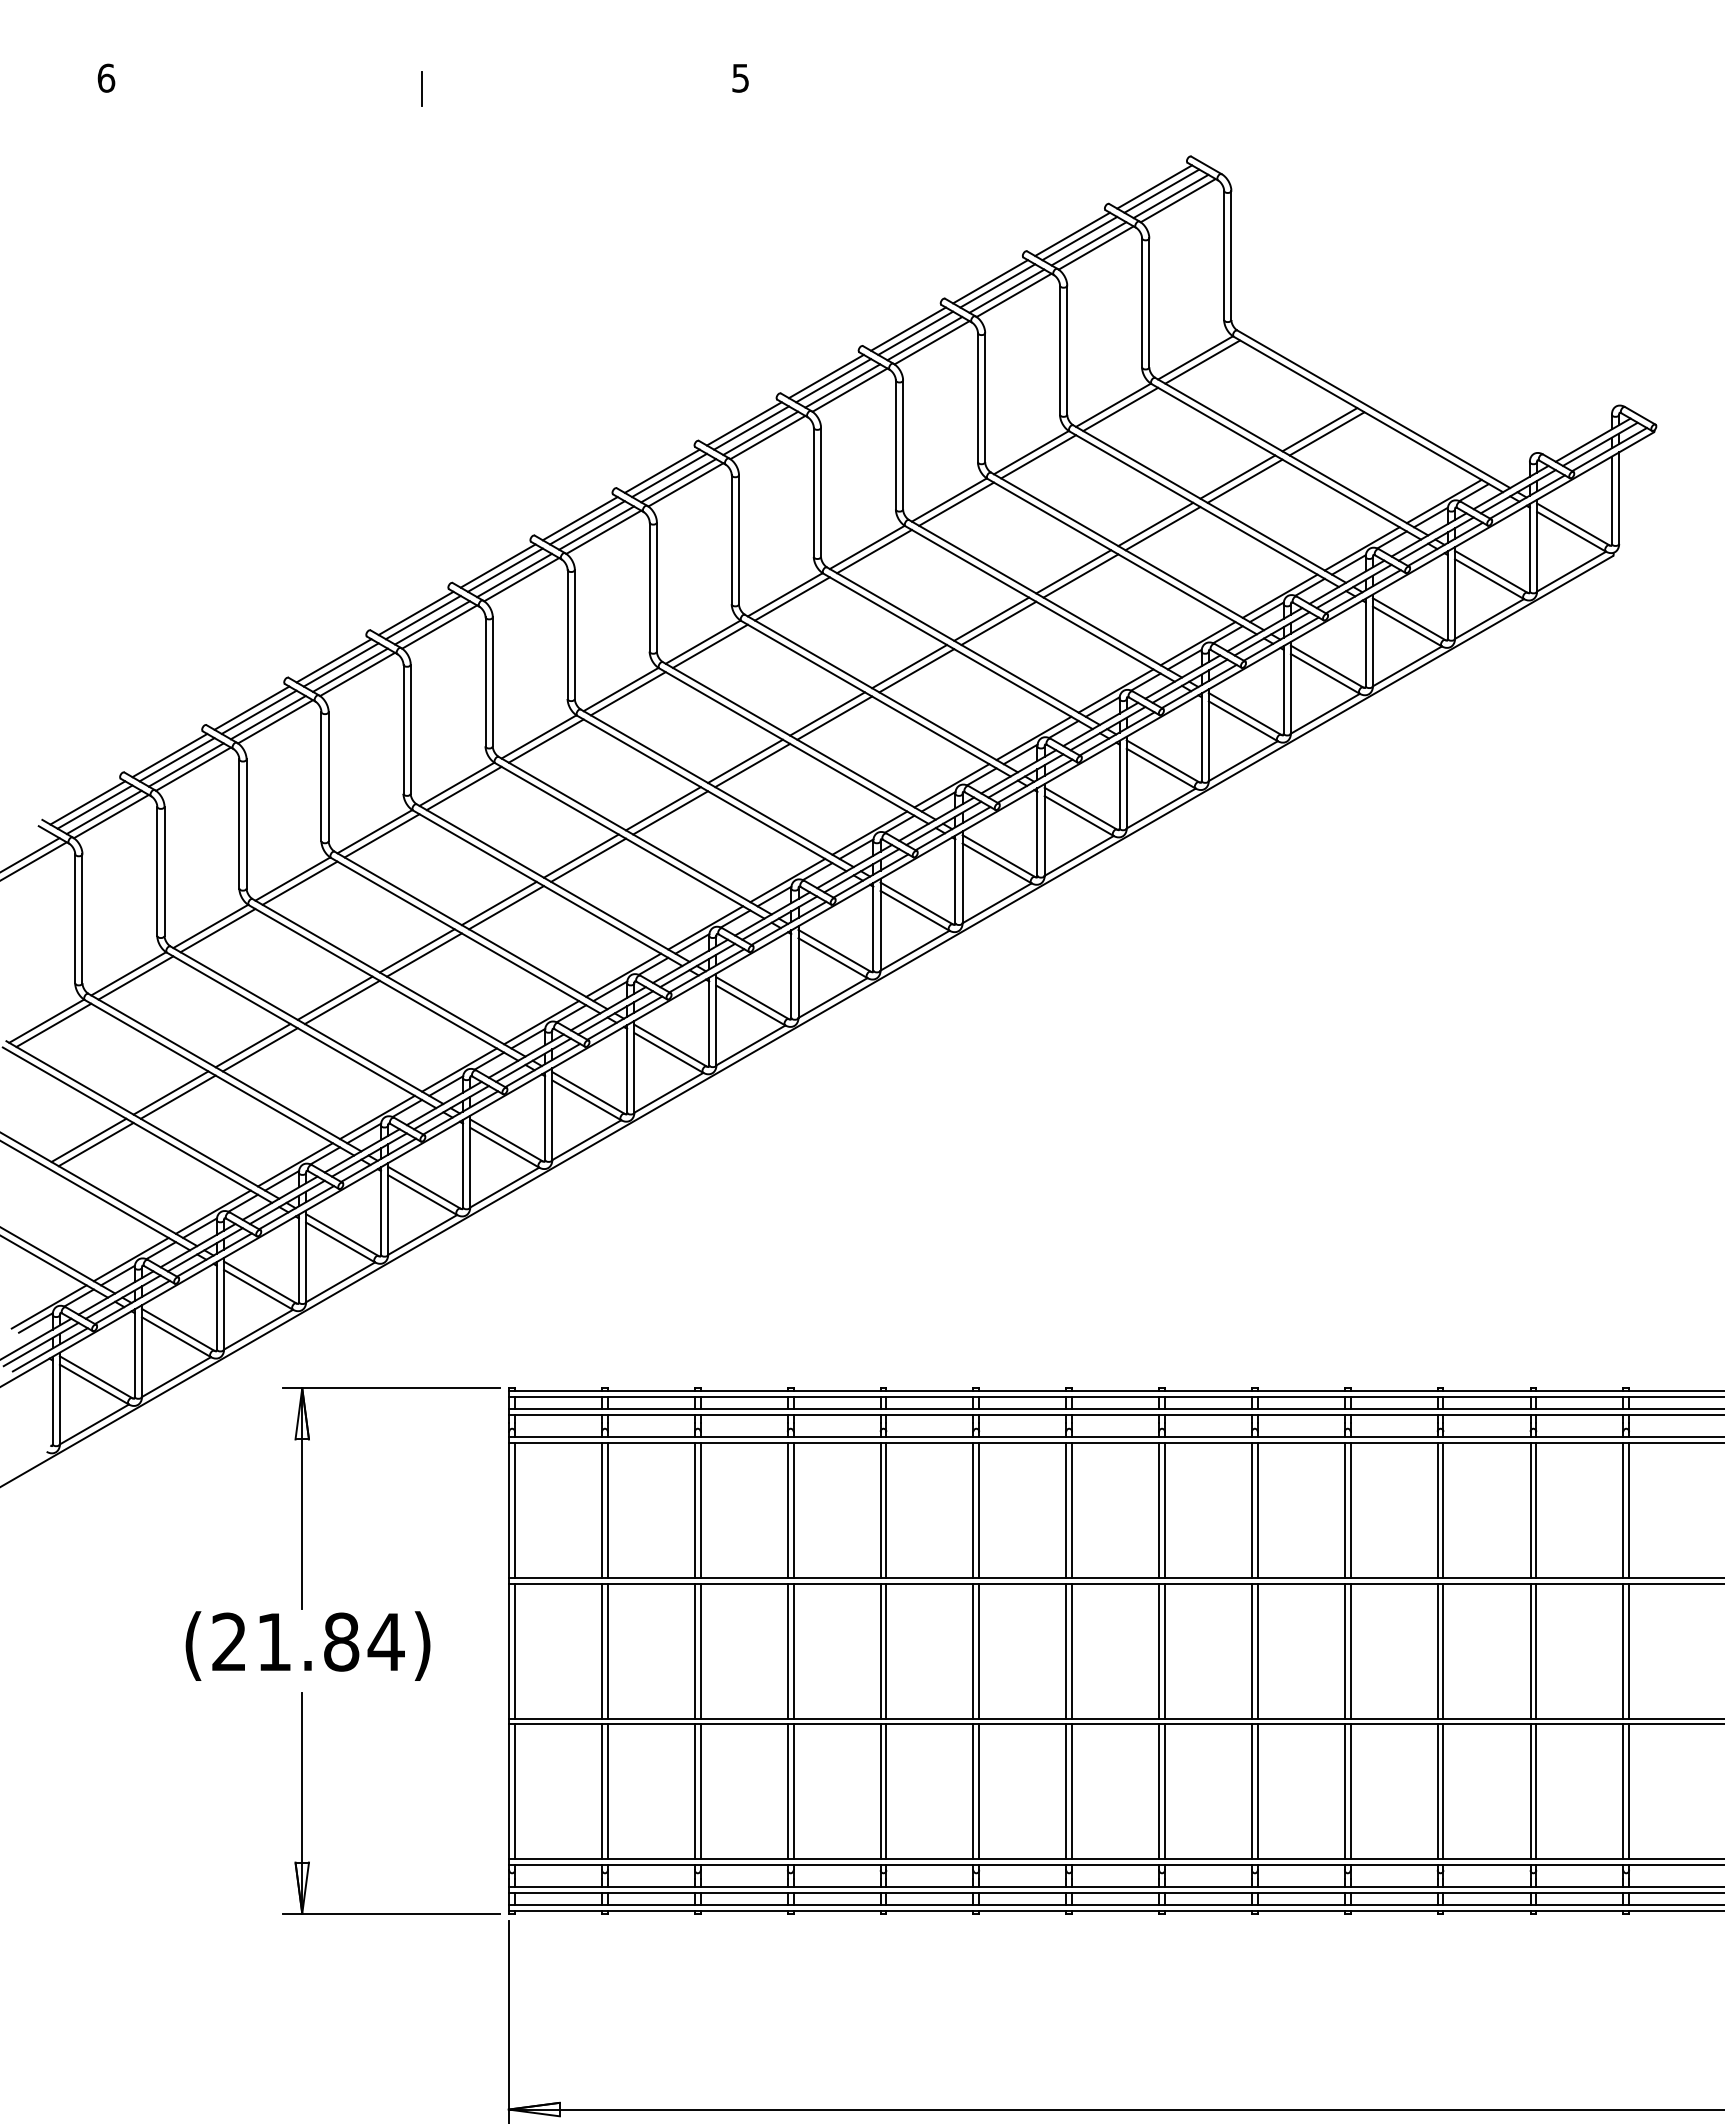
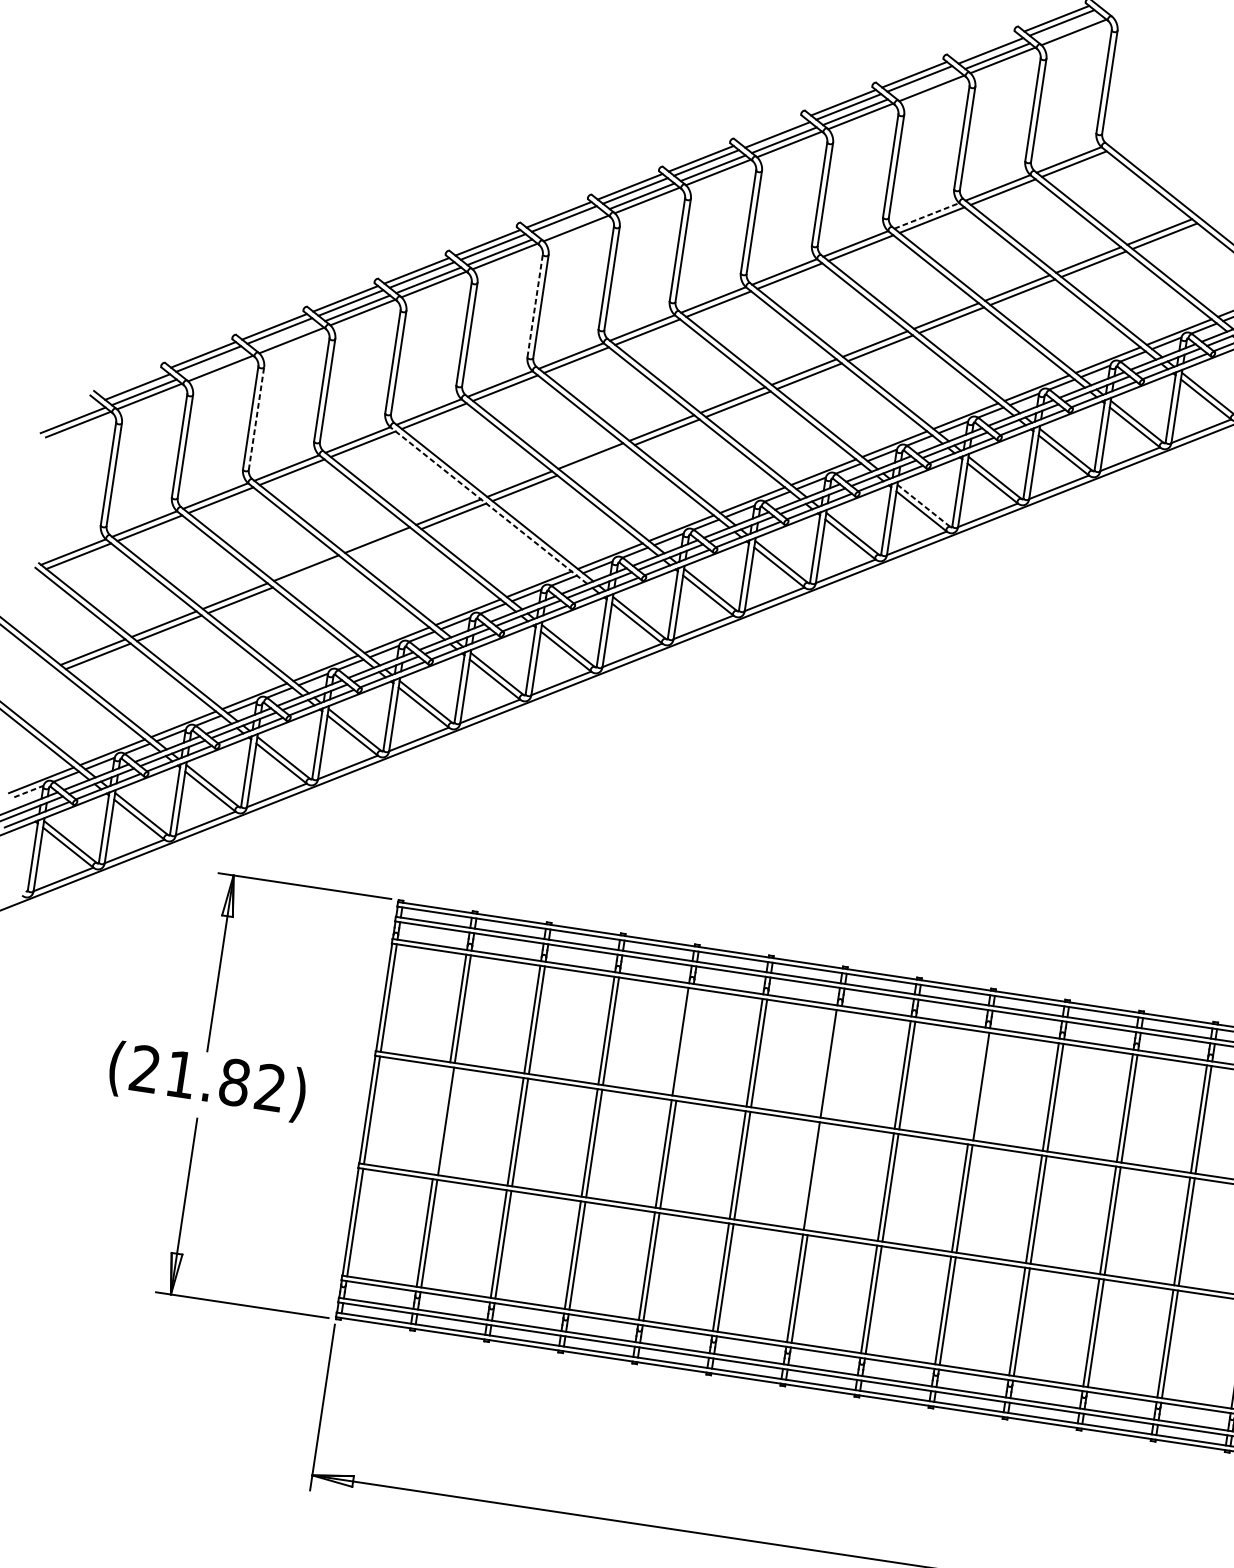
line: (1170, 196) -> (1068, 28), removed
line: (1072, 234) -> (985, 46), removed
line: (1006, 290) -> (926, 83), removed
line: (826, 376) -> (772, 130), removed
line: (1031, 452) -> (926, 215), solid -> dashed
line: (596, 527) -> (570, 223), removed
line: (567, 634) -> (535, 305), solid -> dashed
line: (267, 717) -> (285, 336), removed
line: (185, 764) -> (214, 363), removed
line: (87, 802) -> (132, 382), removed
line: (1080, 808) -> (923, 505), solid -> dashed
line: (670, 812) -> (596, 459), removed
line: (246, 824) -> (256, 418), solid -> dashed
line: (547, 888) -> (488, 505), solid -> dashed
line: (424, 954) -> (382, 543), removed
line: (341, 1002) -> (310, 572), removed
line: (35, 1322) -> (28, 791), solid -> dashed
line: (886, 1509) -> (685, 1041), removed
line: (1072, 1509) -> (833, 1063), removed
line: (1252, 1509) -> (977, 1085), removed
text: (385, 1641) -> (269, 1087), (21.84) -> (21.82)
line: (602, 1650) -> (441, 1120), removed
line: (1072, 1650) -> (816, 1176), removed

